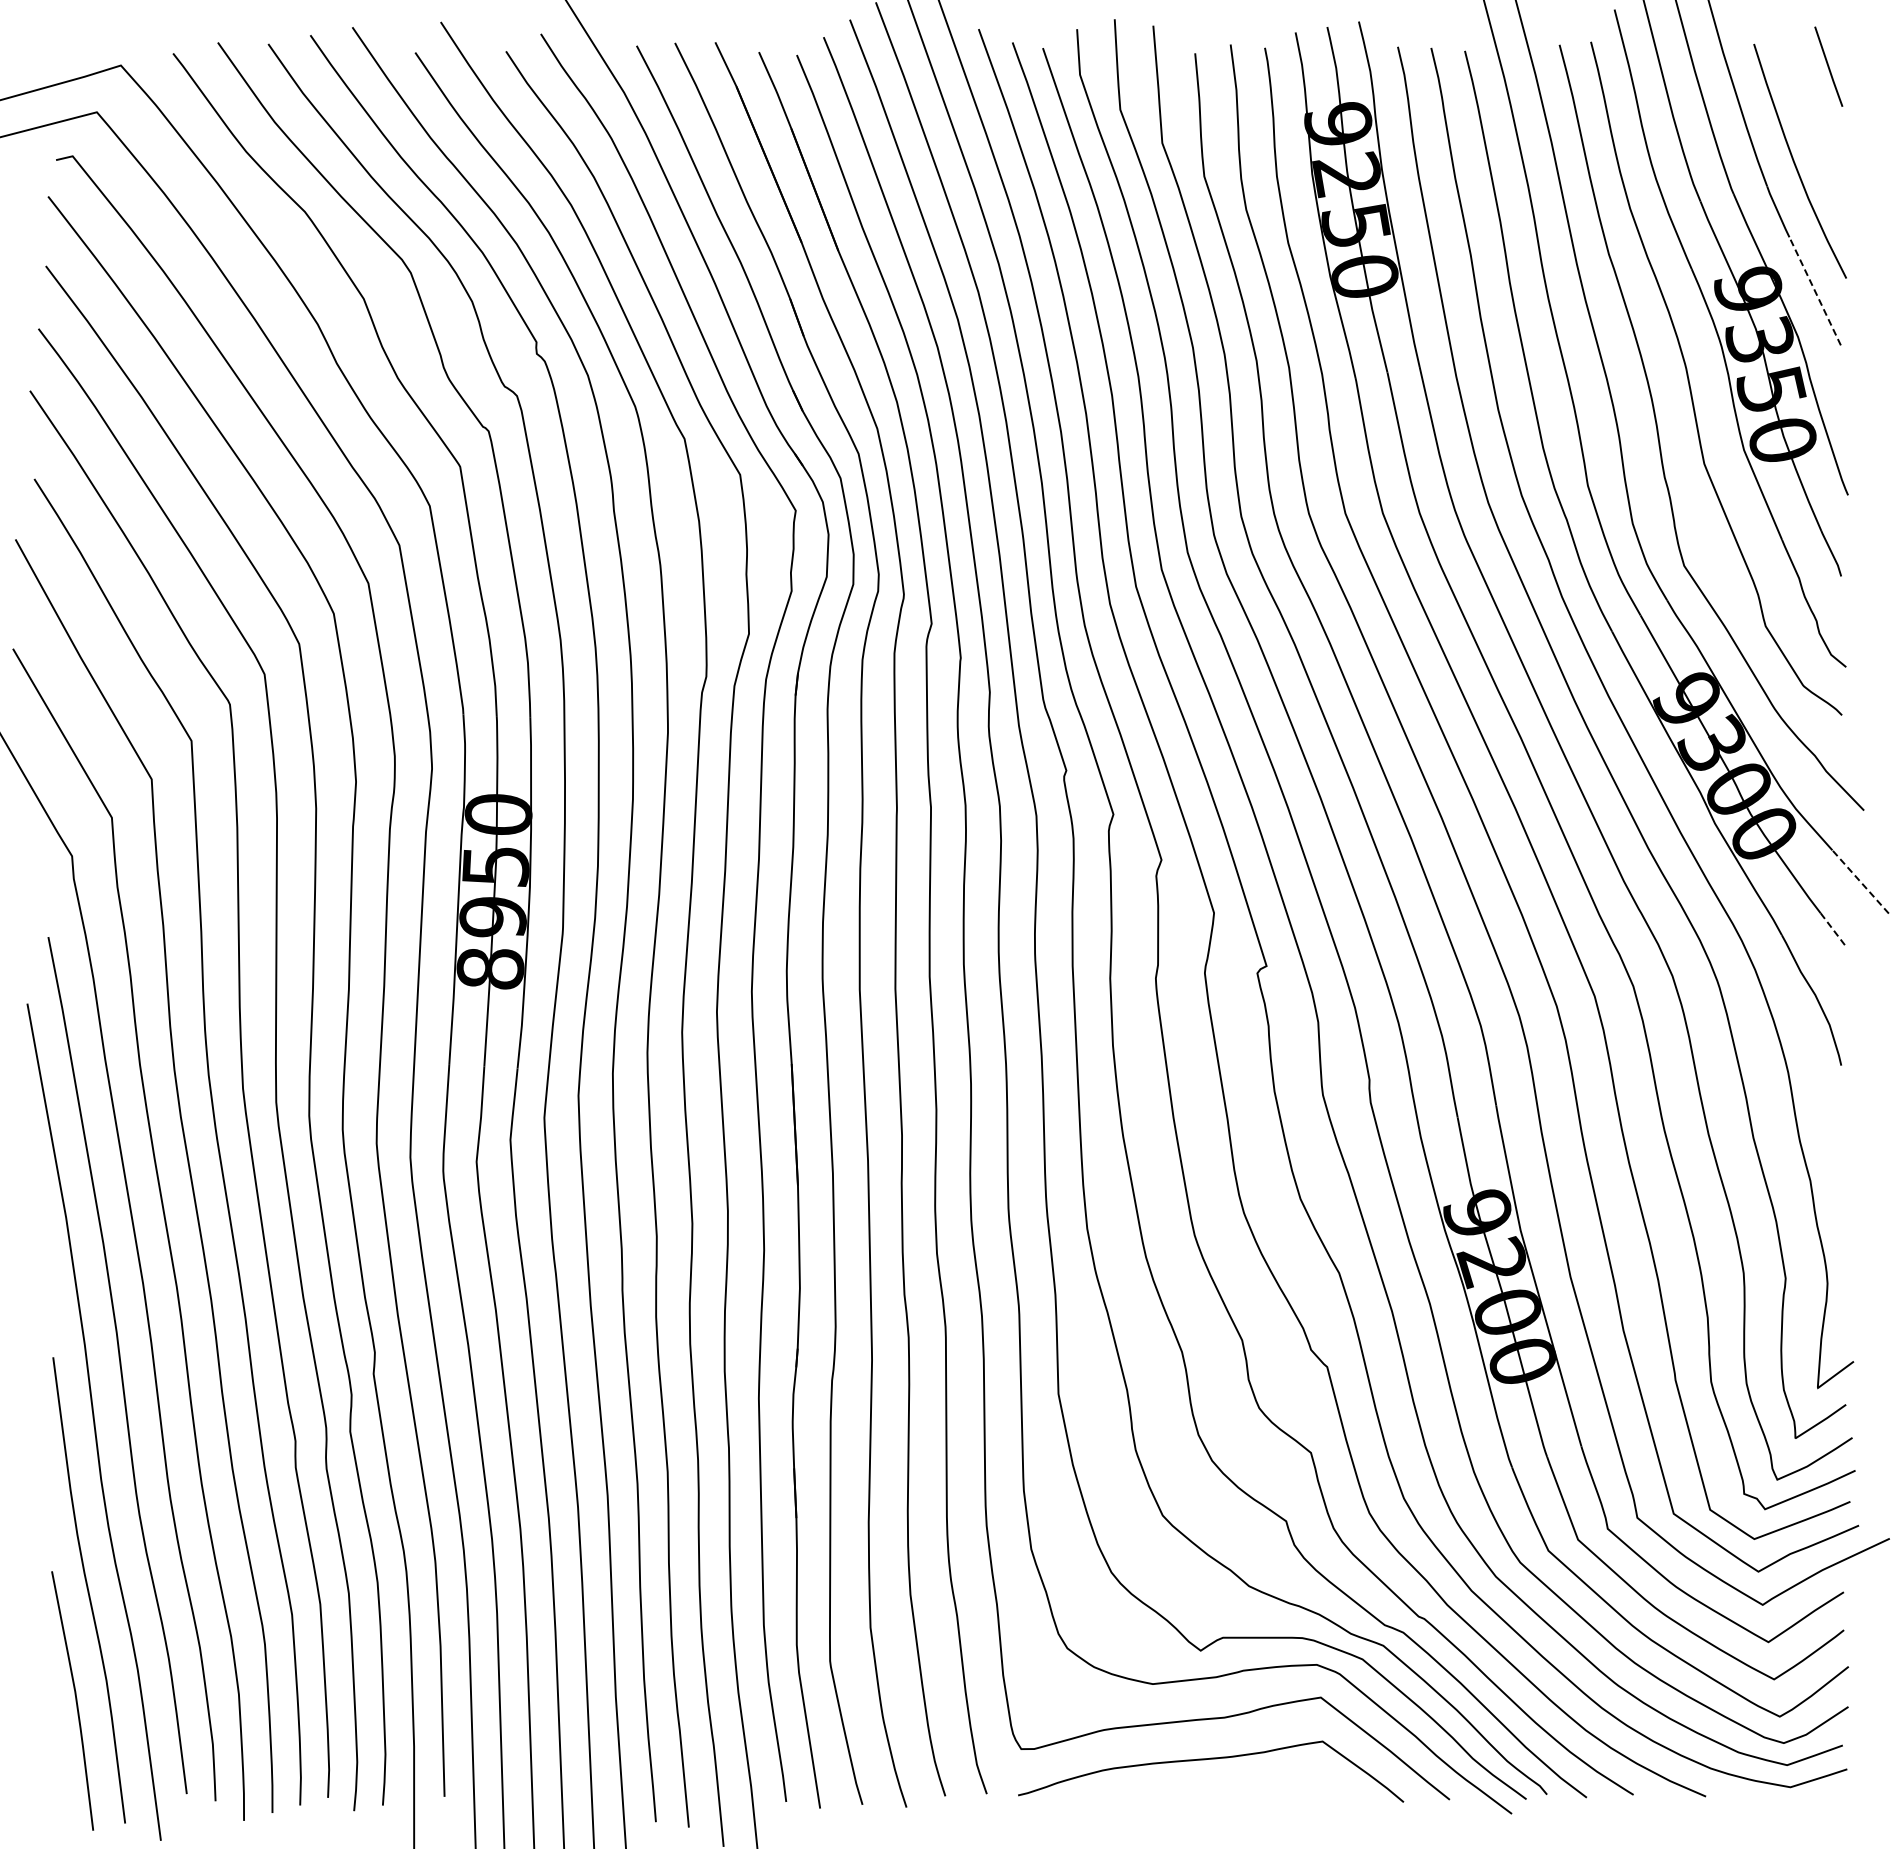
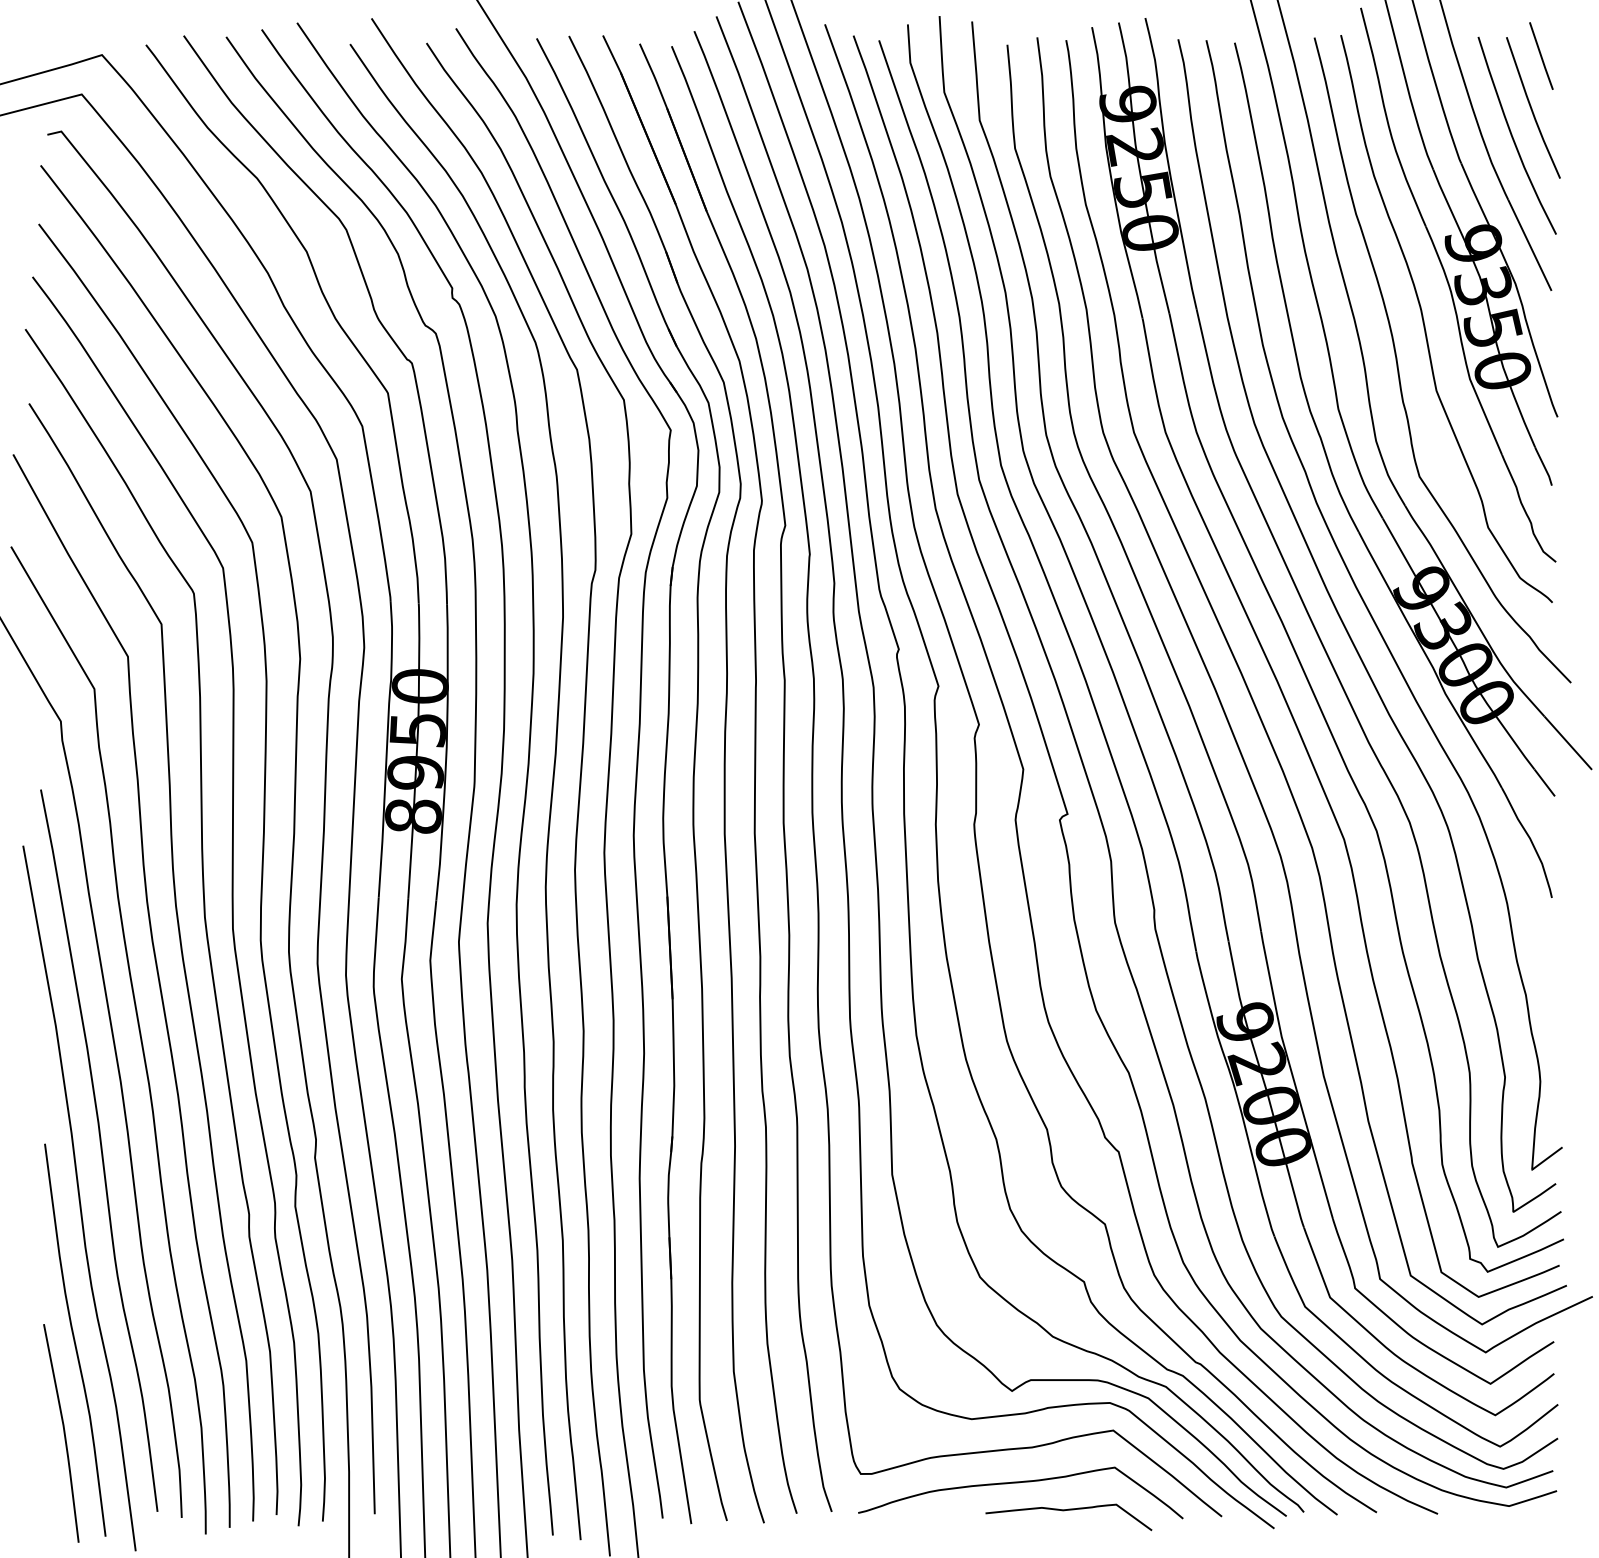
line: (1817, 128) -> (1531, 108), added
line: (1815, 291) -> (1530, 245), dashed -> solid
line: (1860, 881) -> (1568, 742), dashed -> solid
line: (1832, 928) -> (1544, 782), dashed -> solid
curve: (1268, 1792) -> (1069, 1510), added

